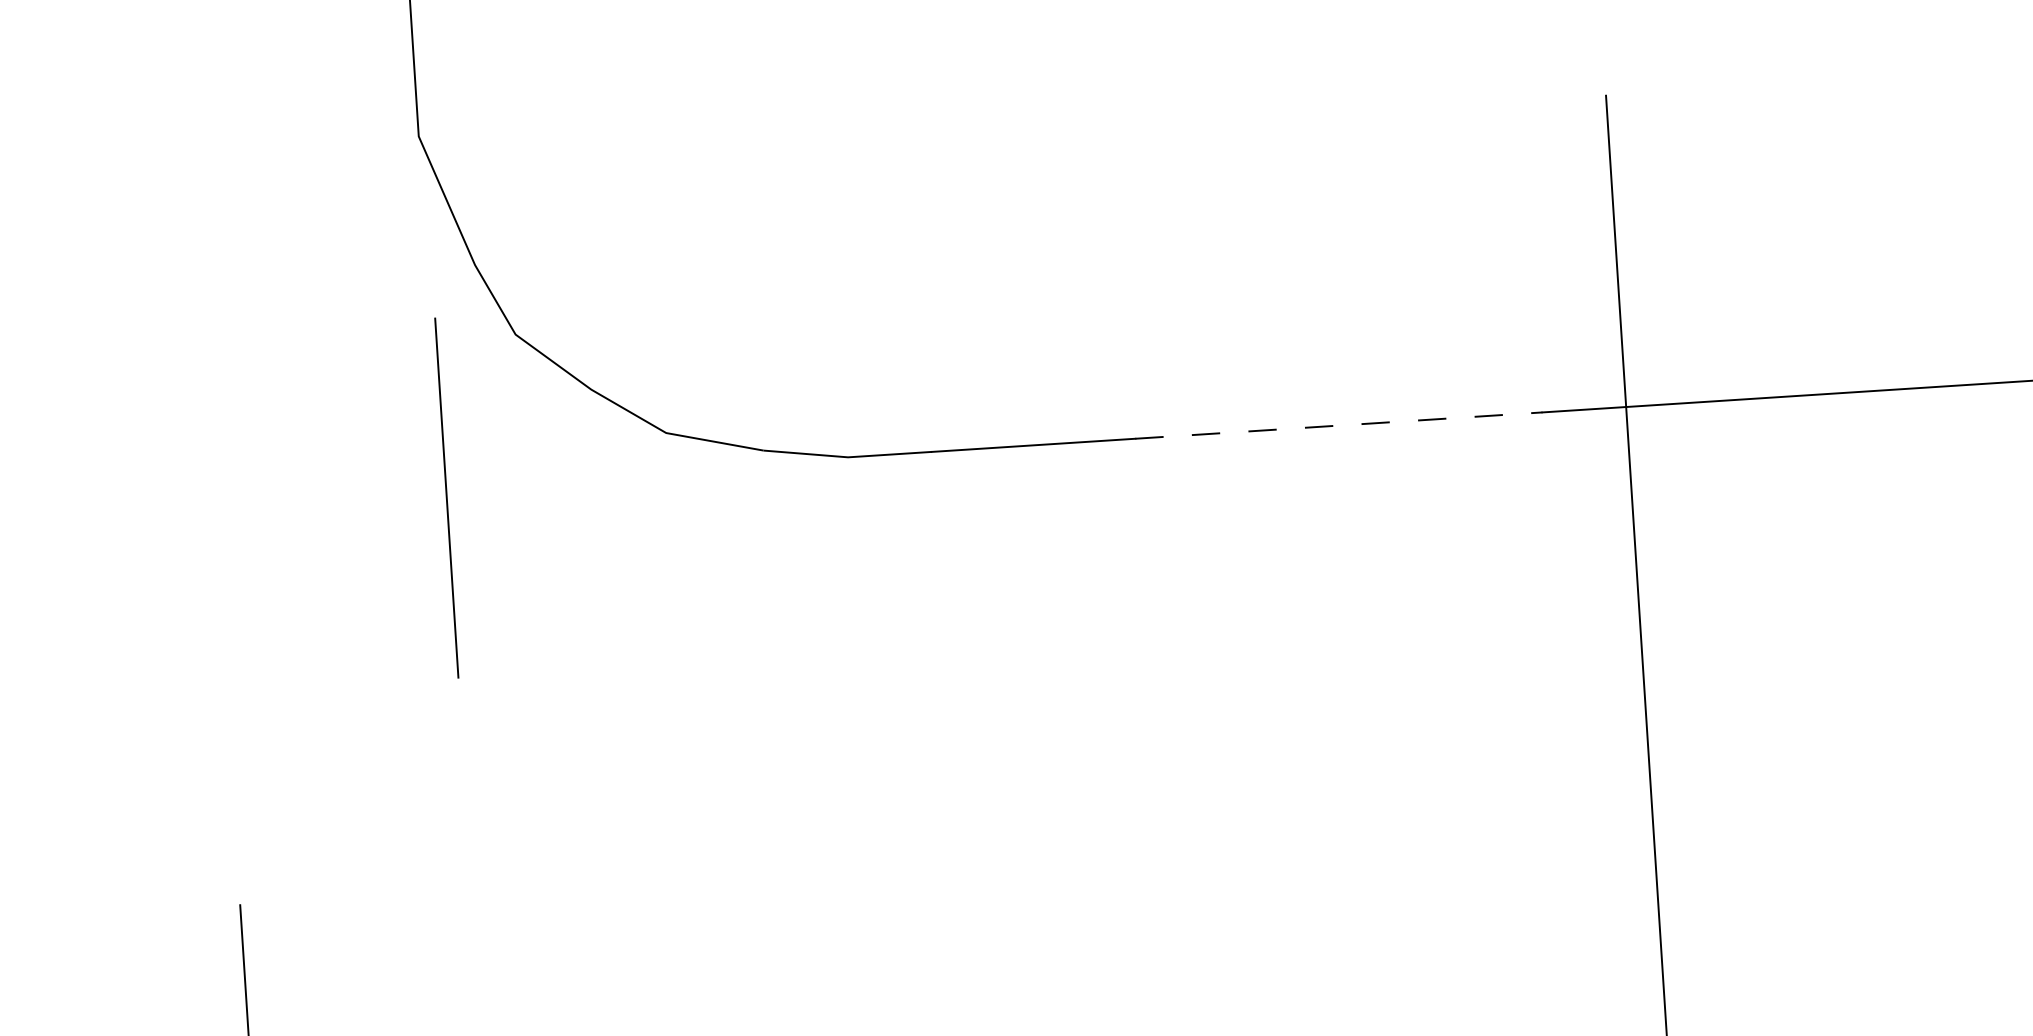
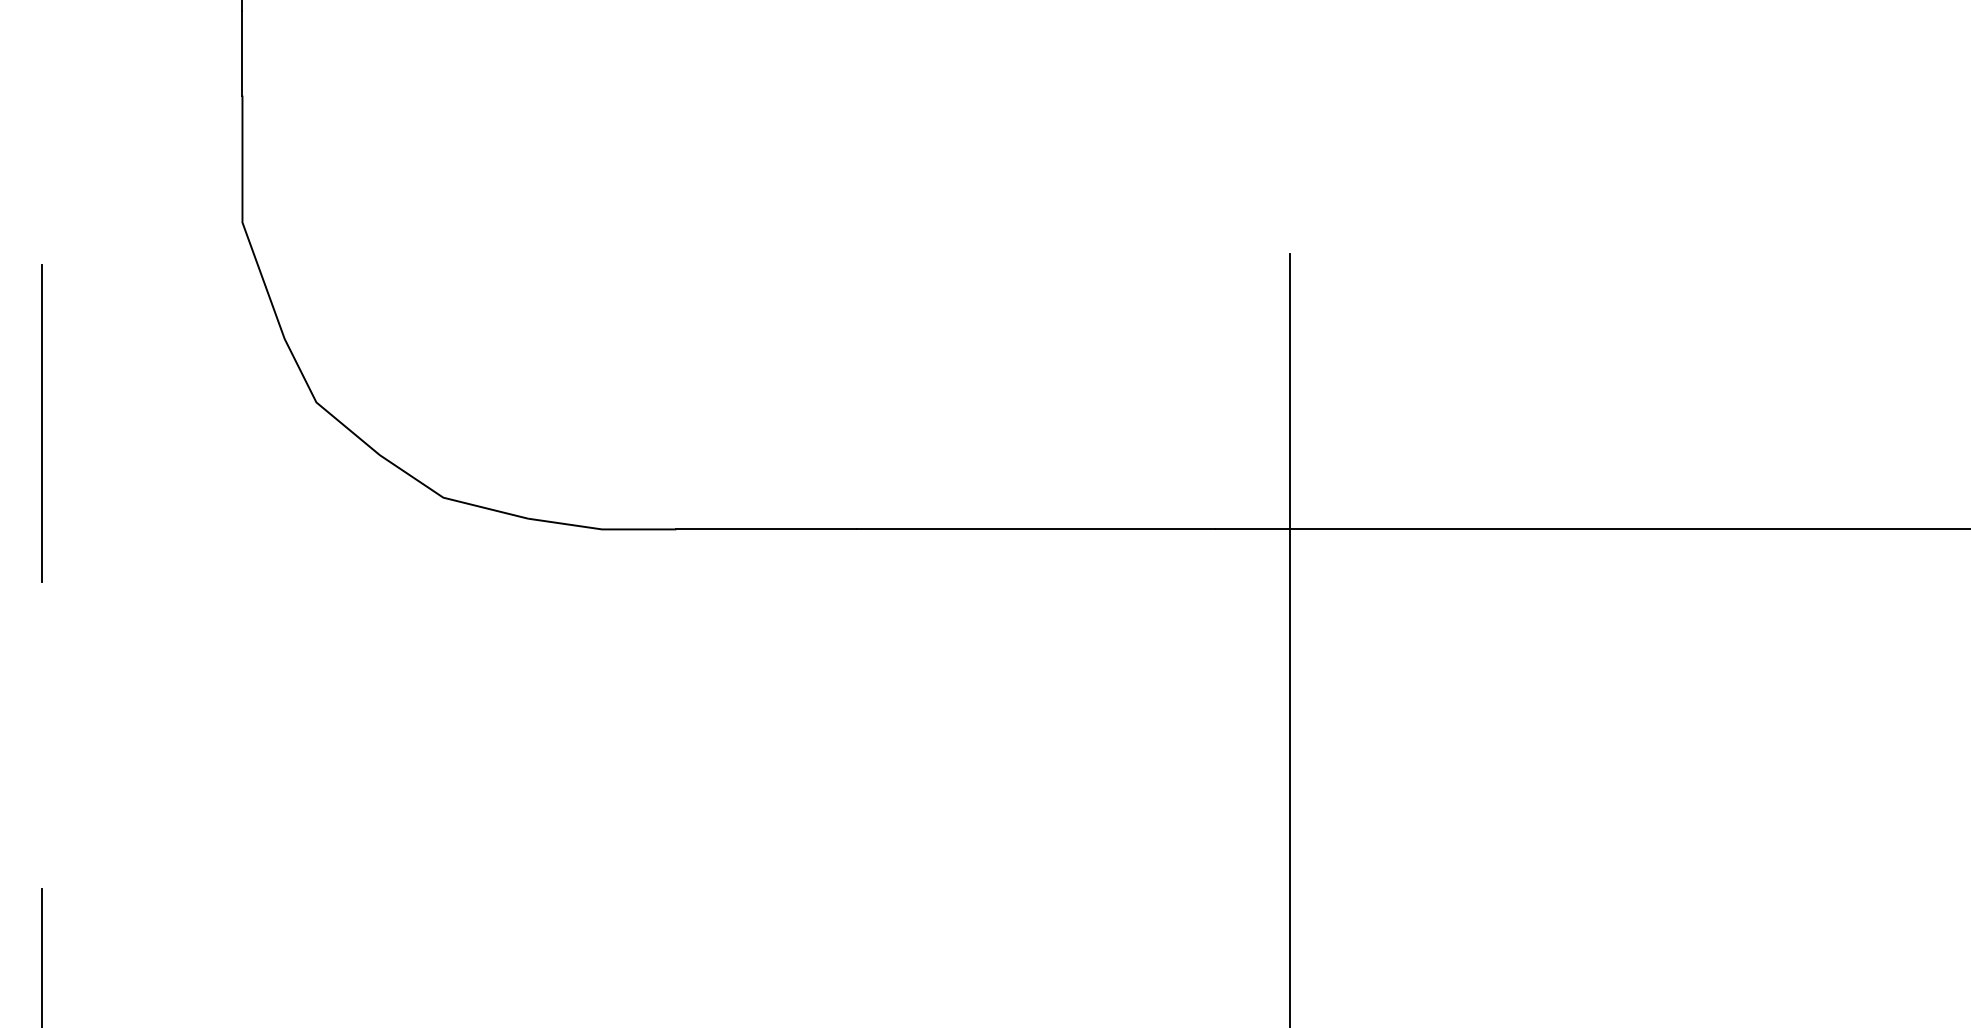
line: (1339, 425) -> (1036, 529), dashed -> solid
line: (446, 498) -> (41, 423), moved

